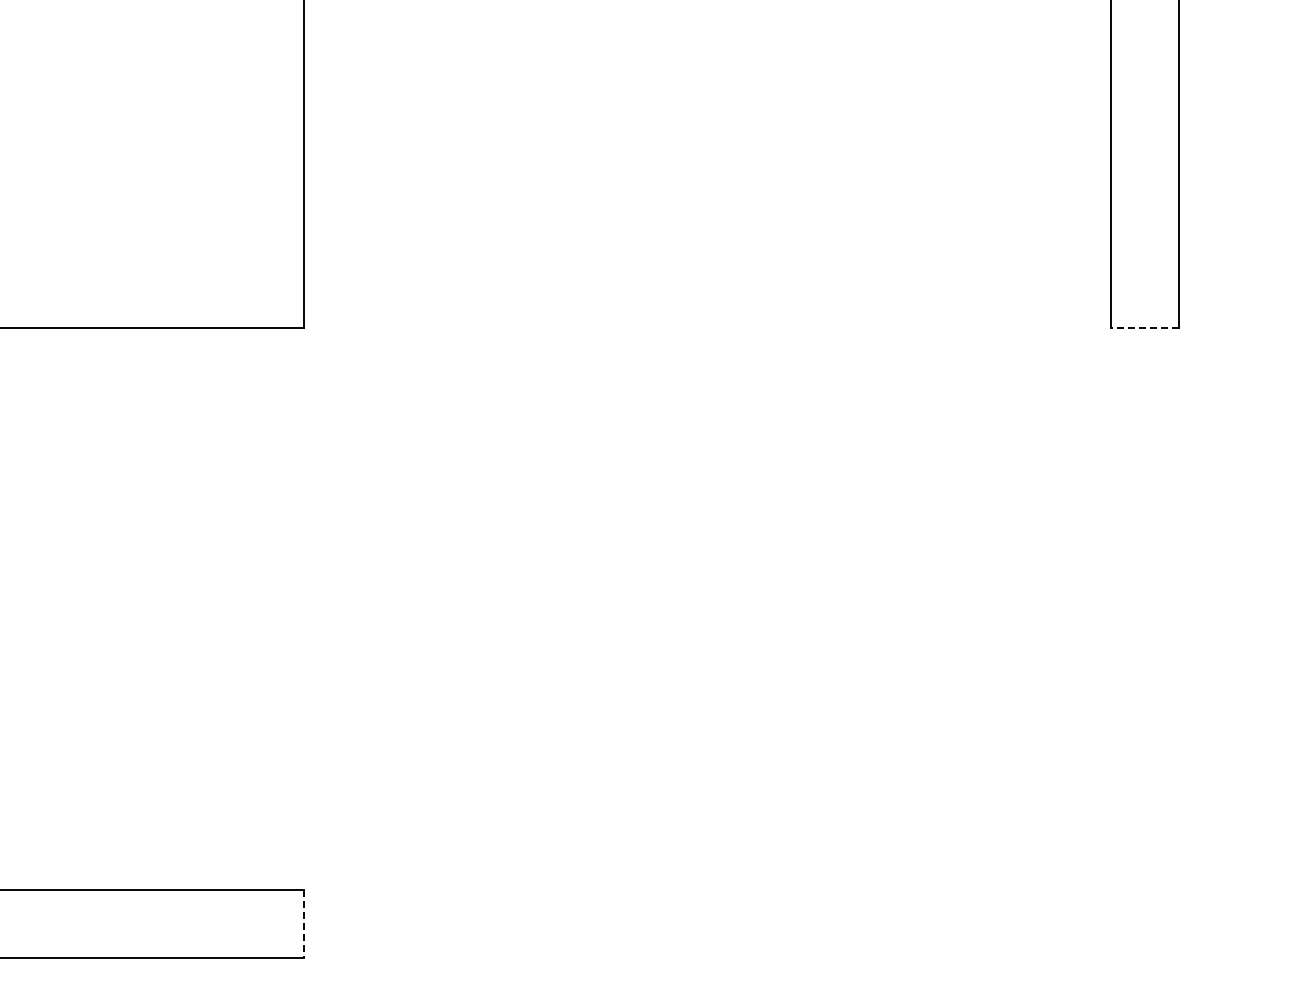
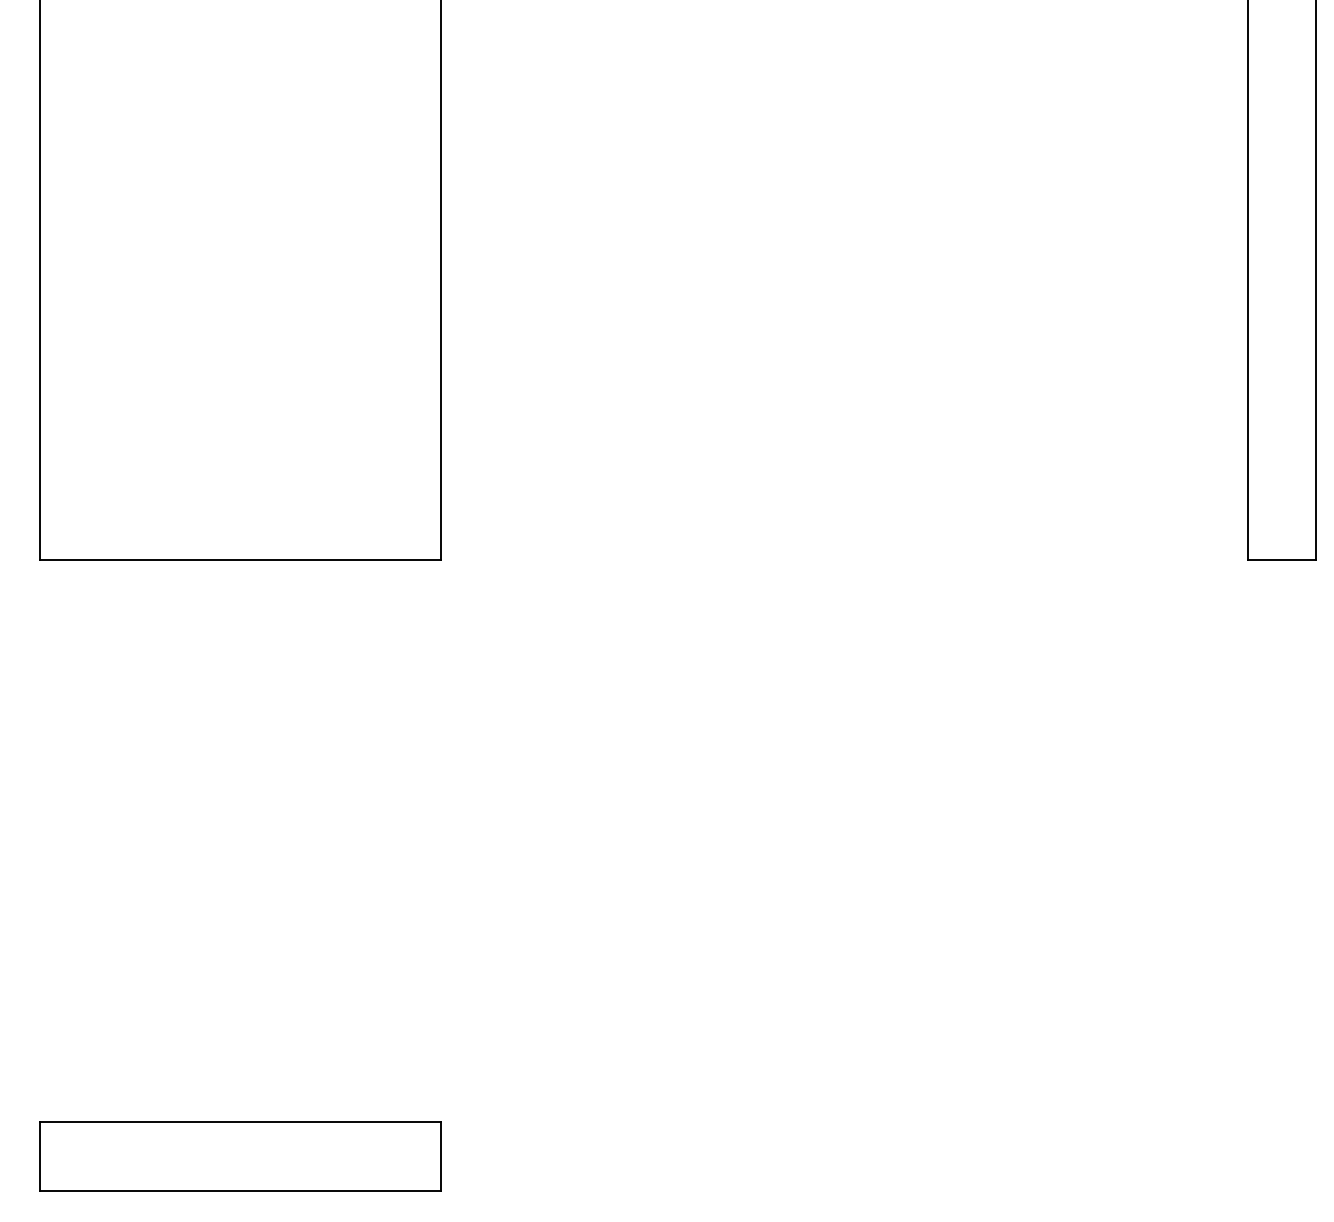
line: (1144, 327) -> (1281, 560), dashed -> solid
line: (304, 924) -> (441, 1157), dashed -> solid

